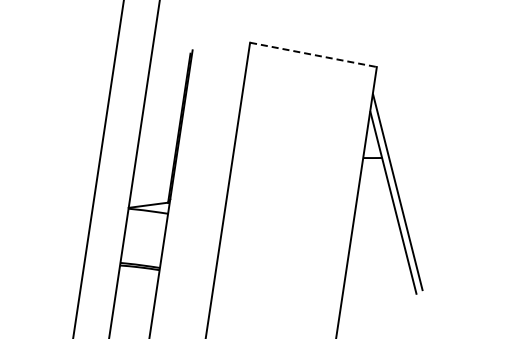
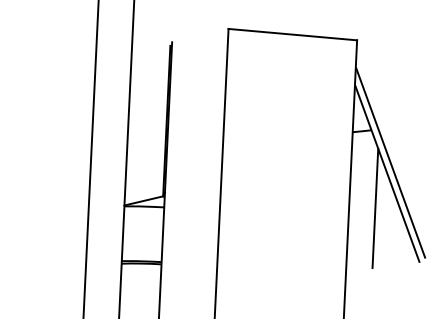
line: (313, 54) -> (292, 34), dashed -> solid
line: (377, 236) -> (374, 208), added

